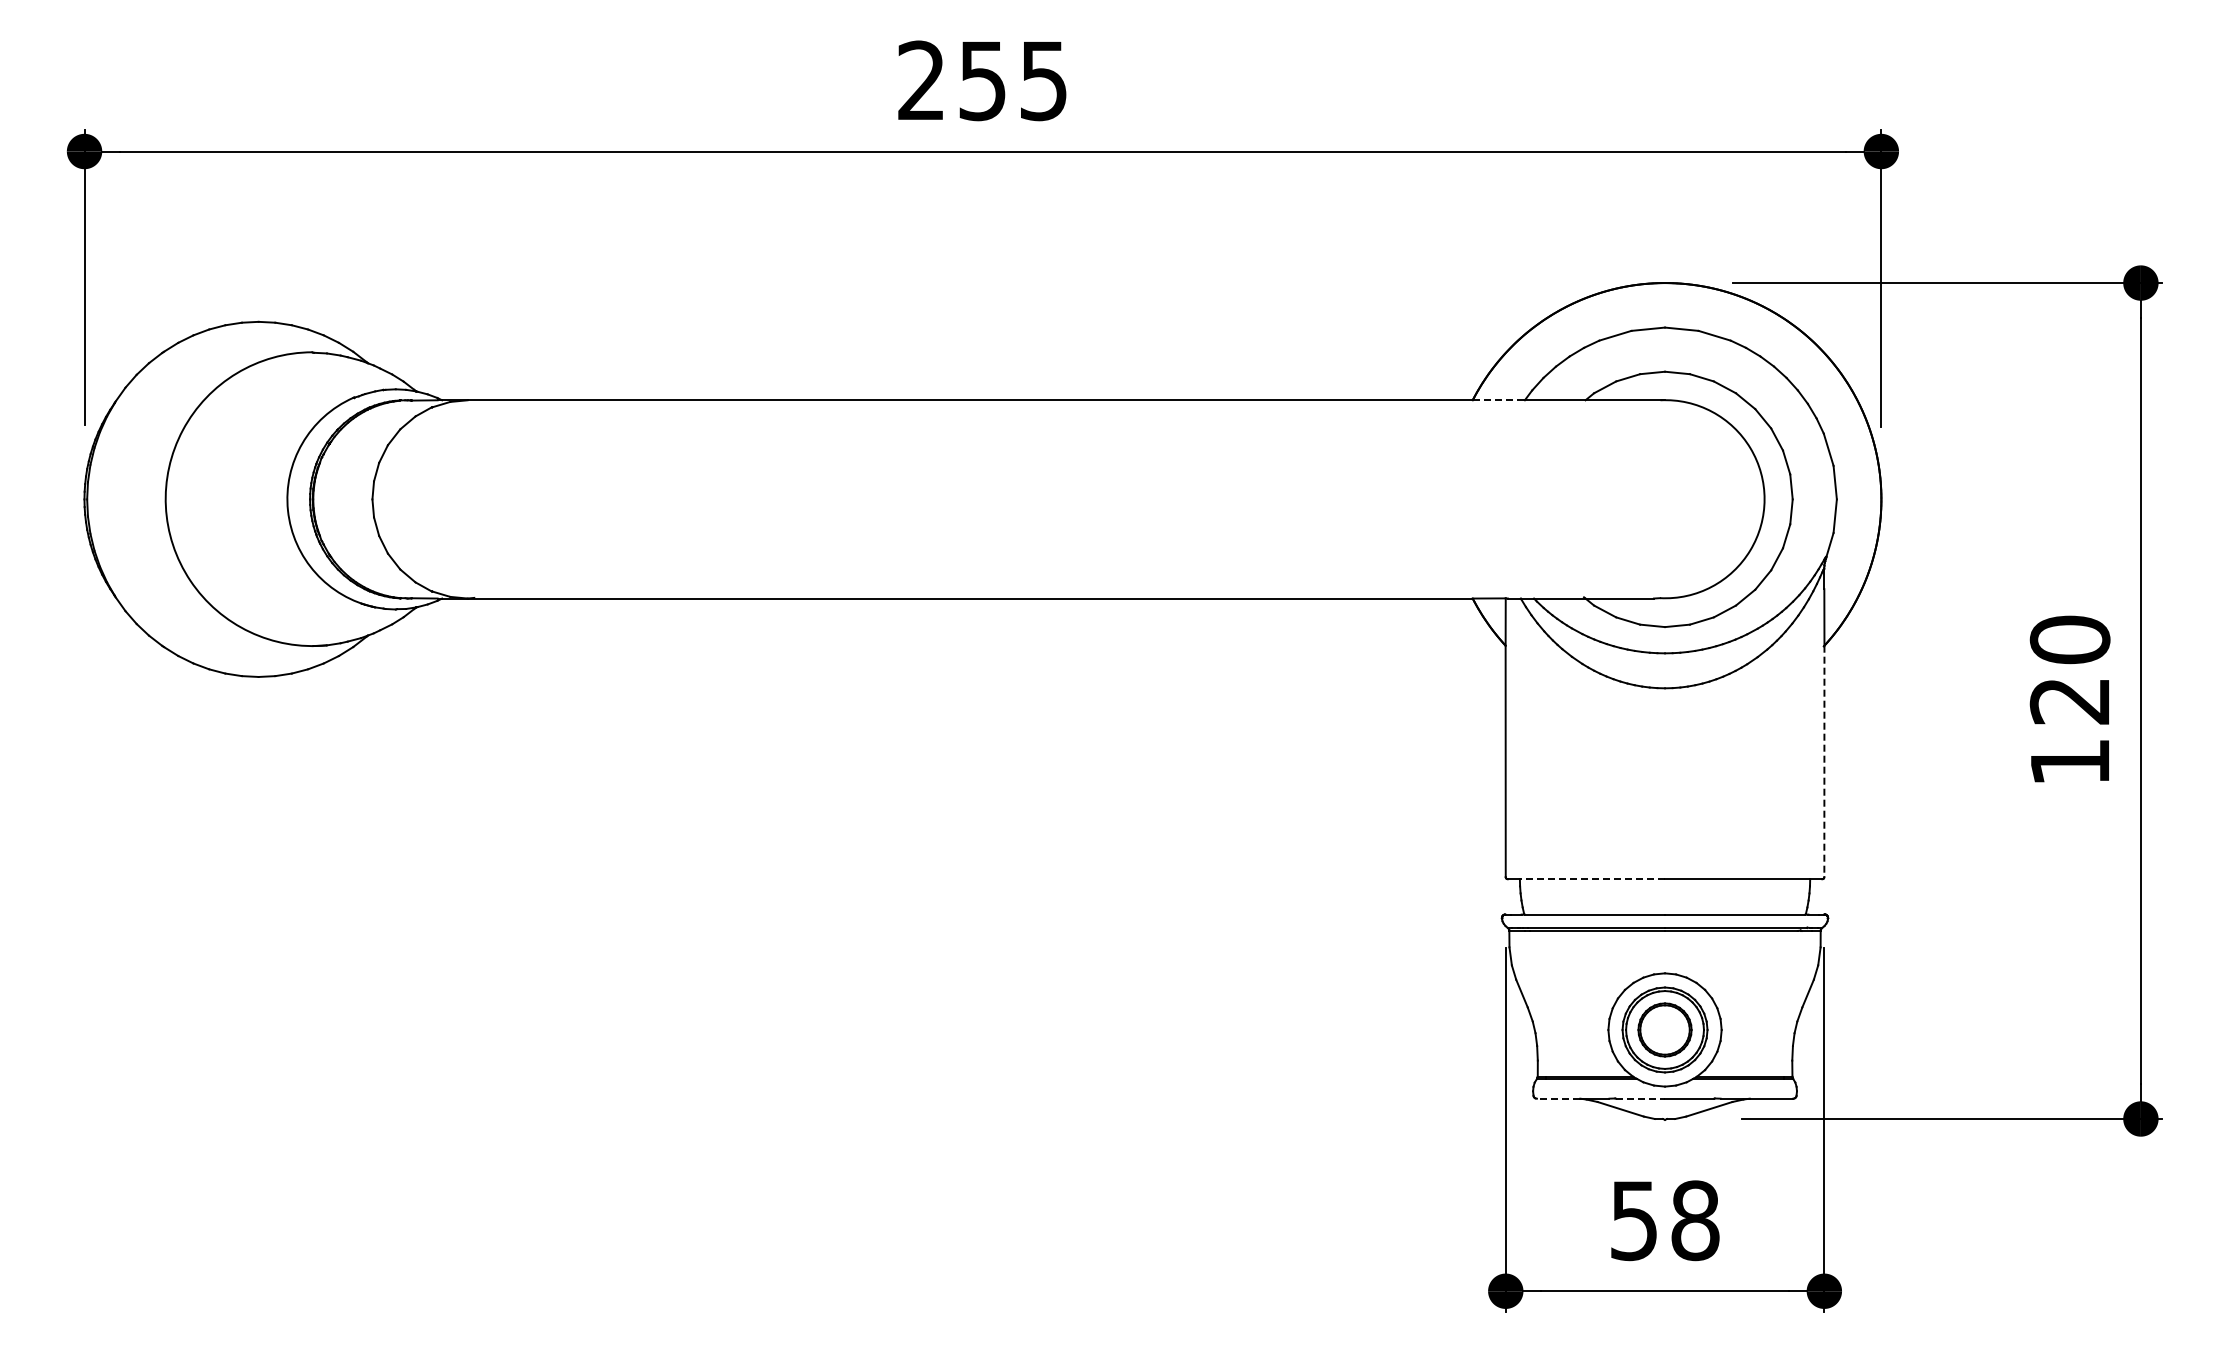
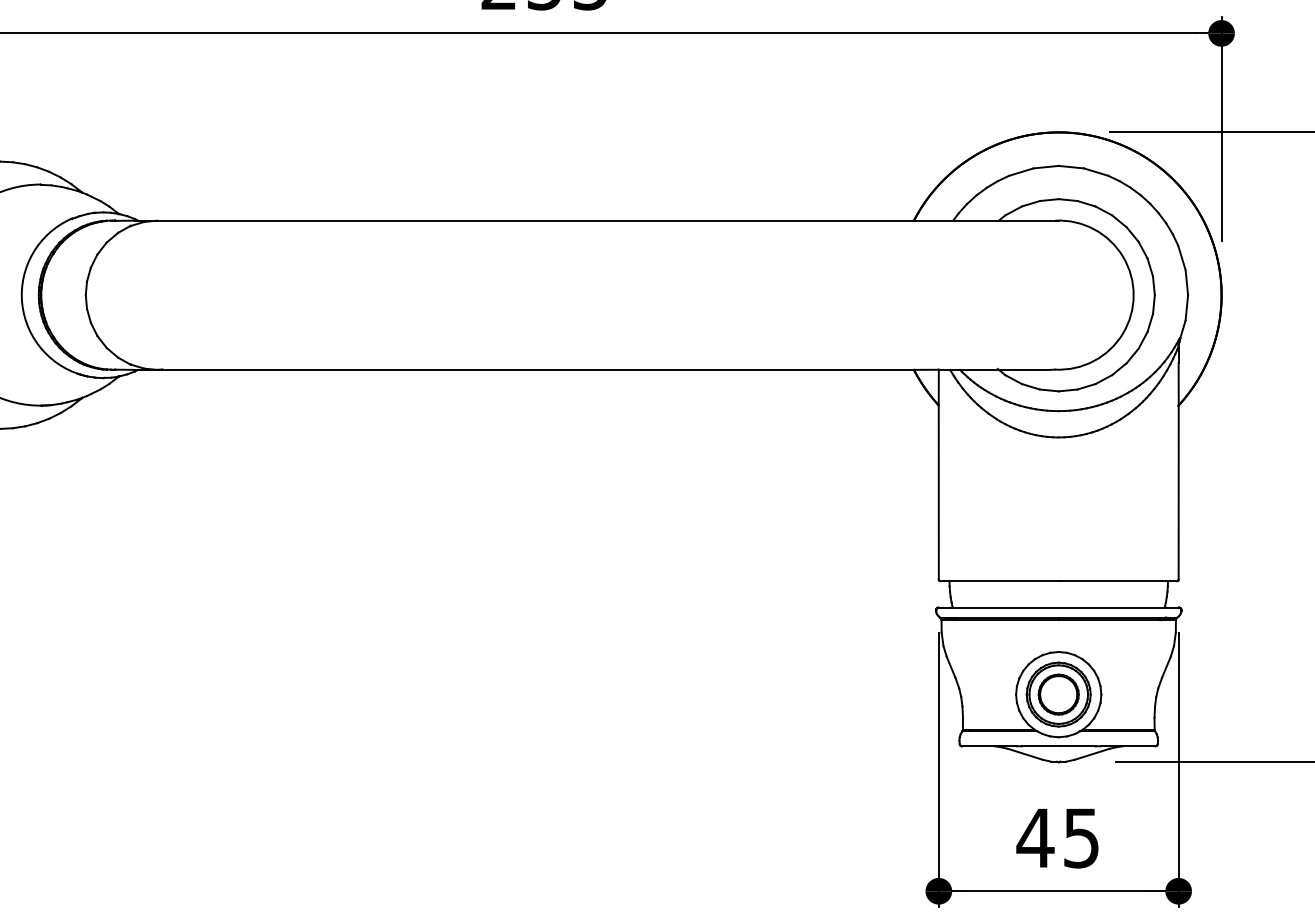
line: (1499, 400) -> (934, 220), dashed -> solid
line: (1824, 761) -> (1178, 492), dashed -> solid
line: (1592, 879) -> (1004, 581), dashed -> solid
line: (1558, 1098) -> (978, 746), dashed -> solid
line: (1640, 1098) -> (1040, 746), dashed -> solid
text: (1663, 1220) -> (1057, 838), 58 -> 45

